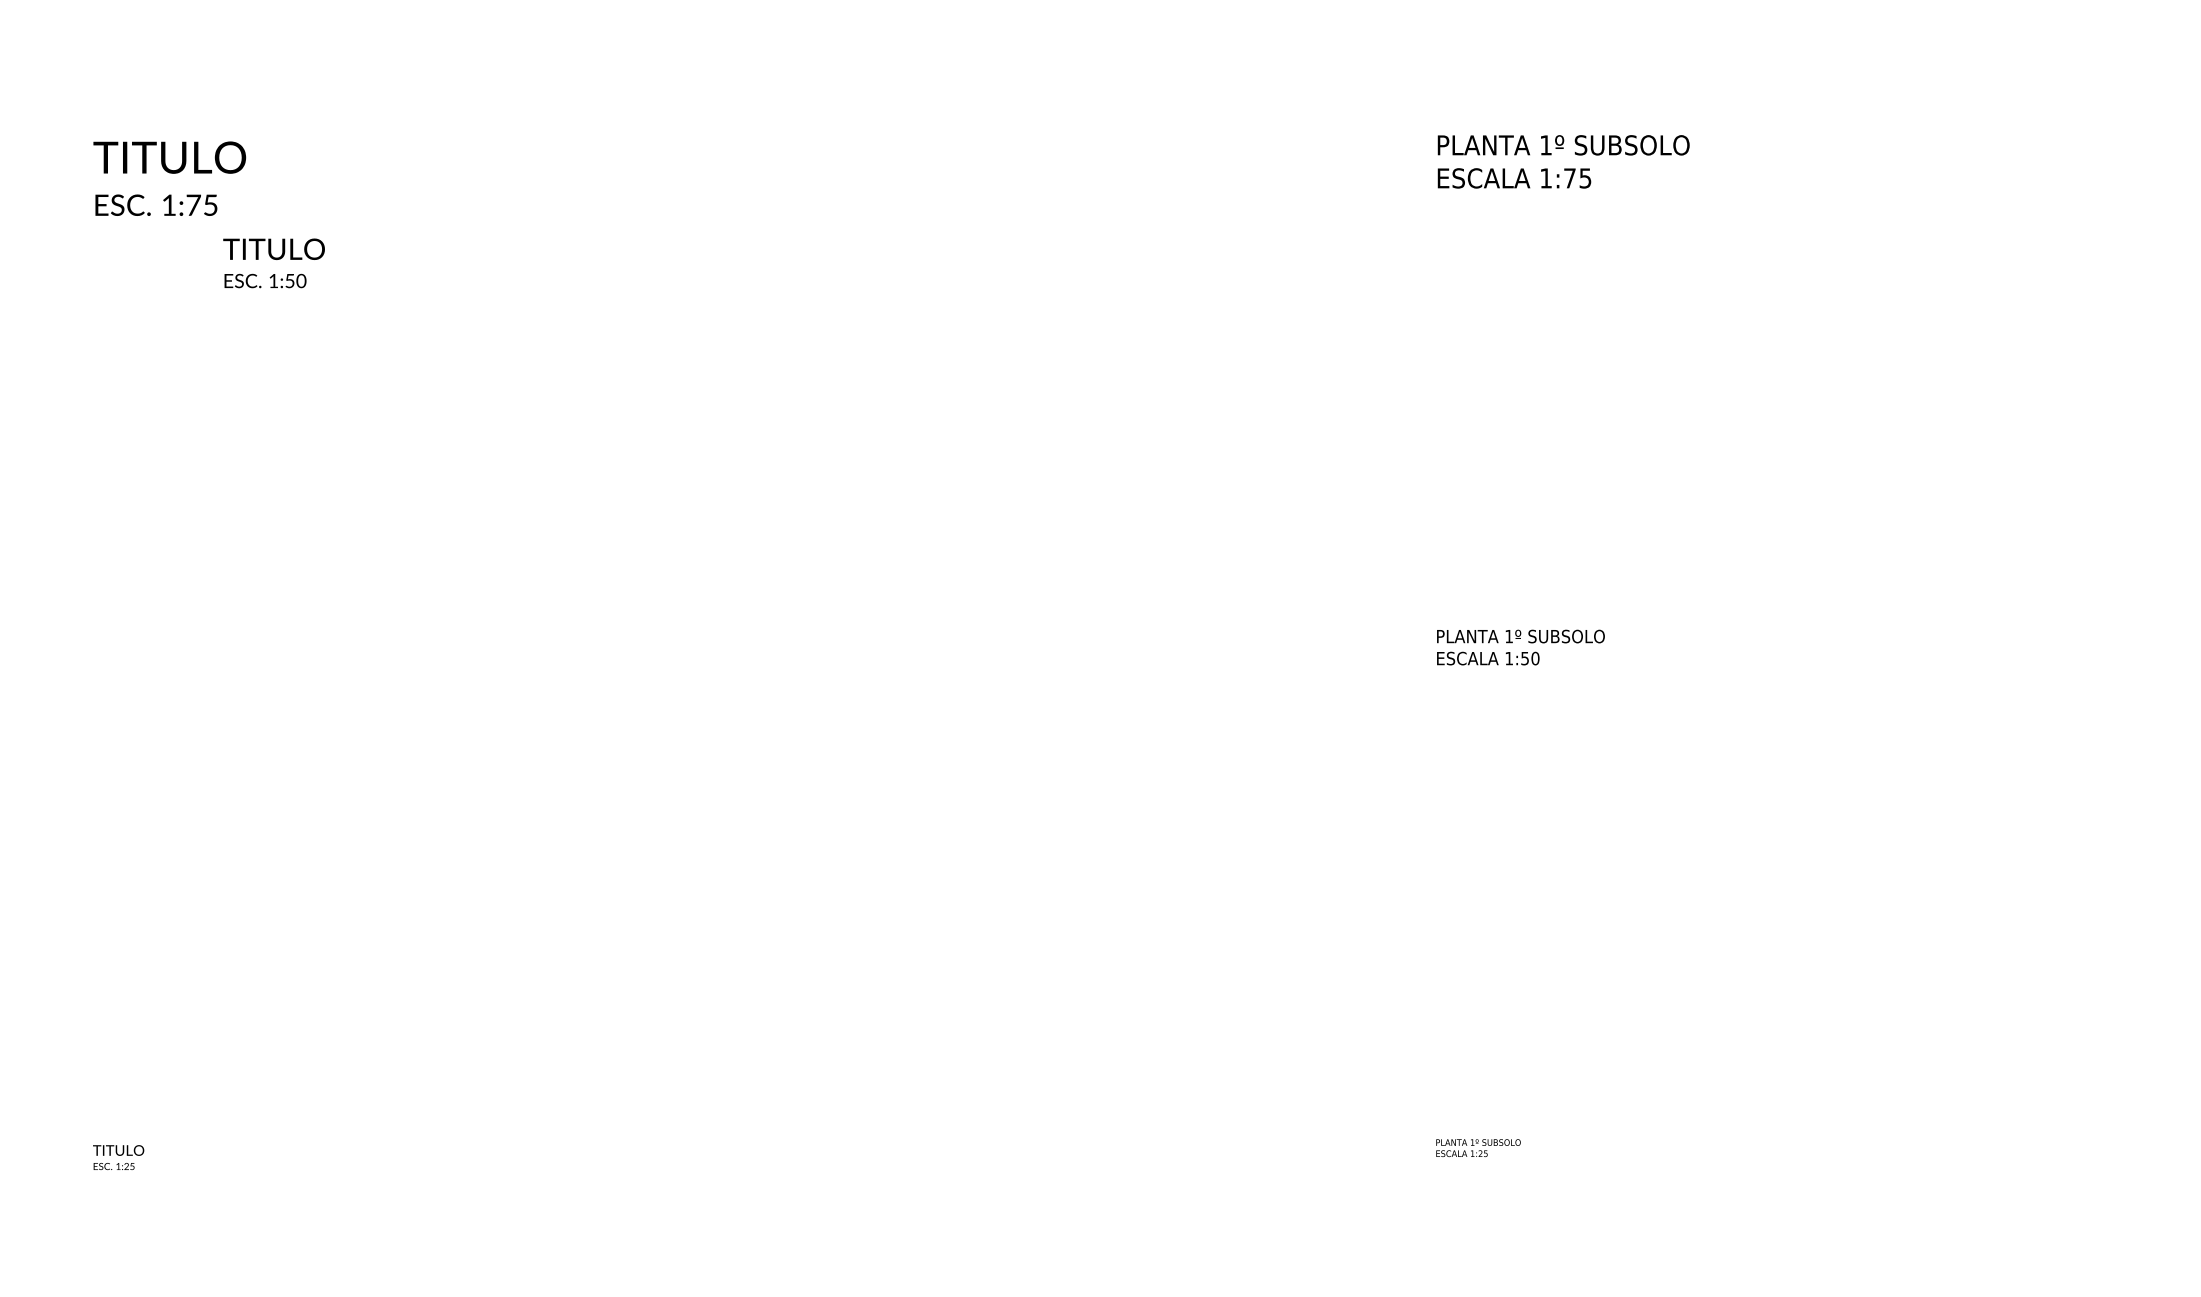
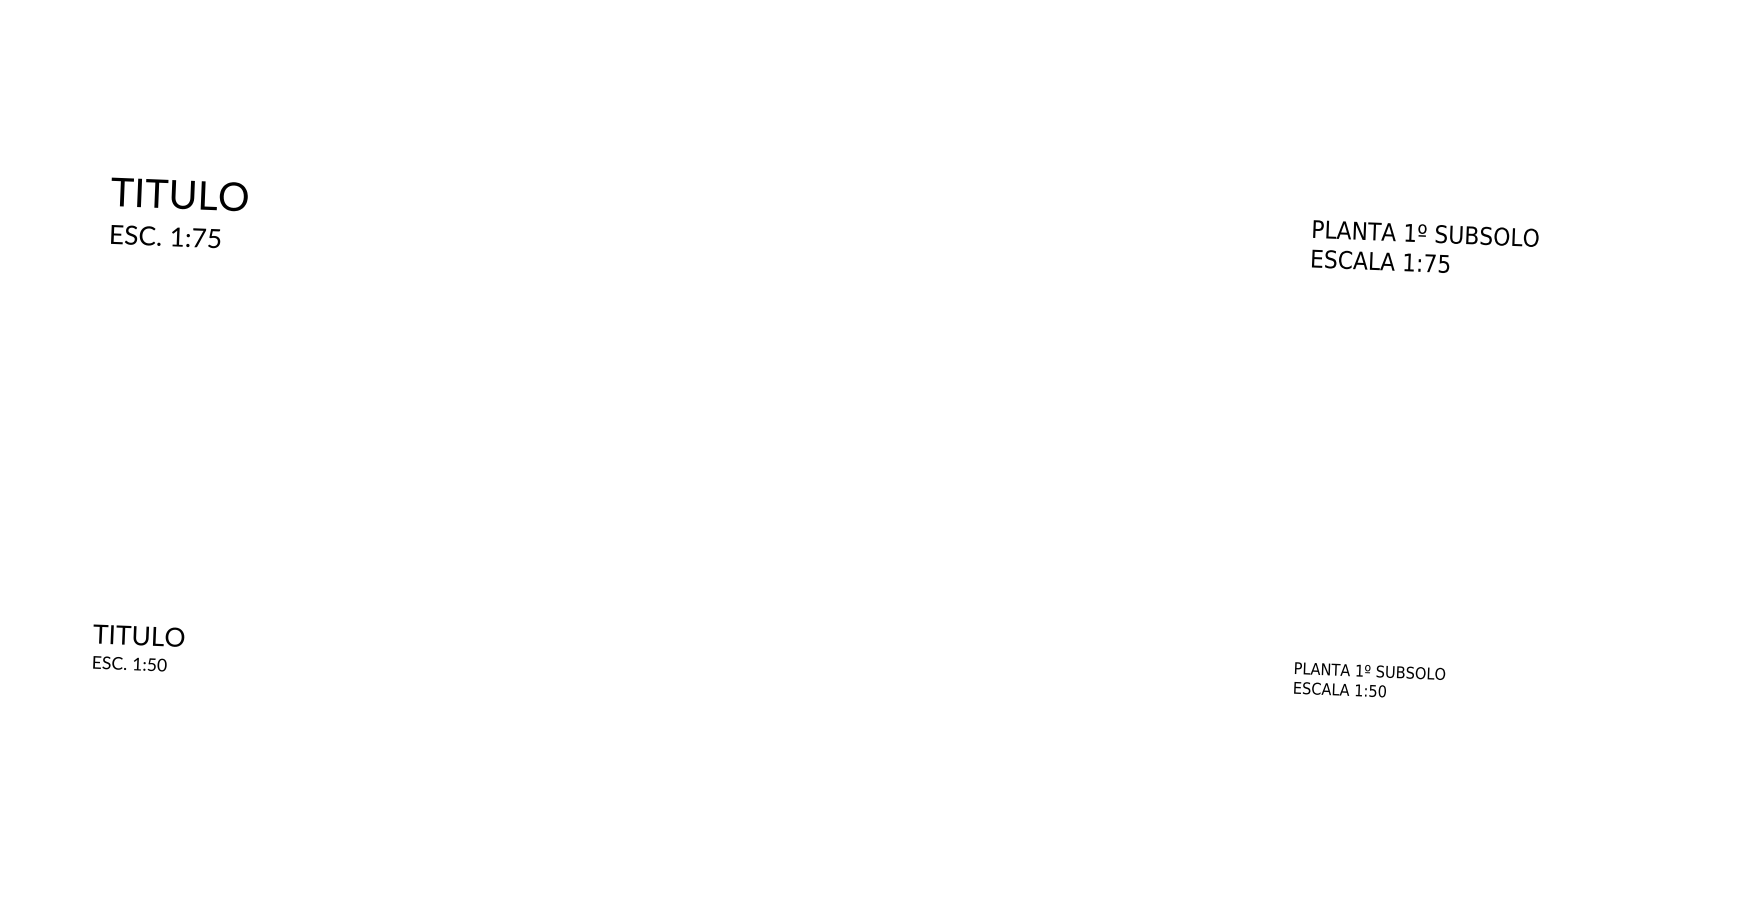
text: (273, 263) -> (137, 648), moved

